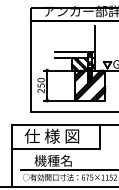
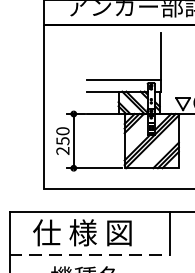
line: (56, 148) -> (90, 254), solid -> dashed

